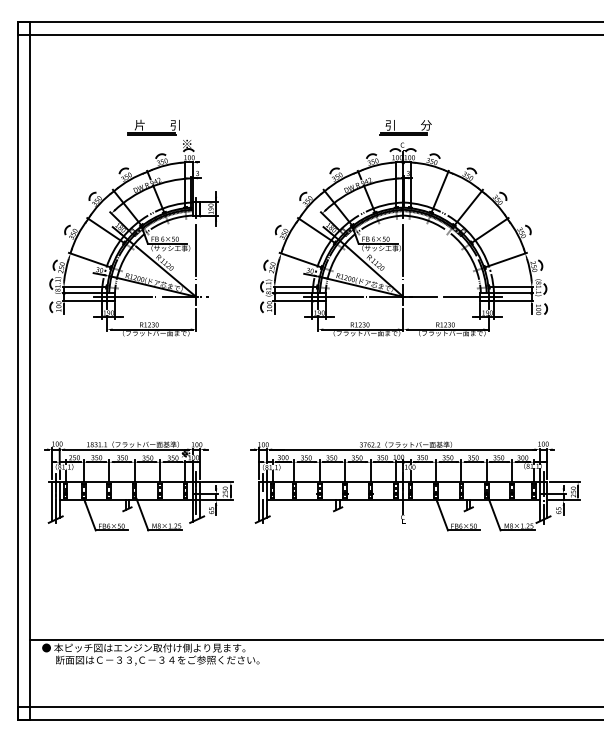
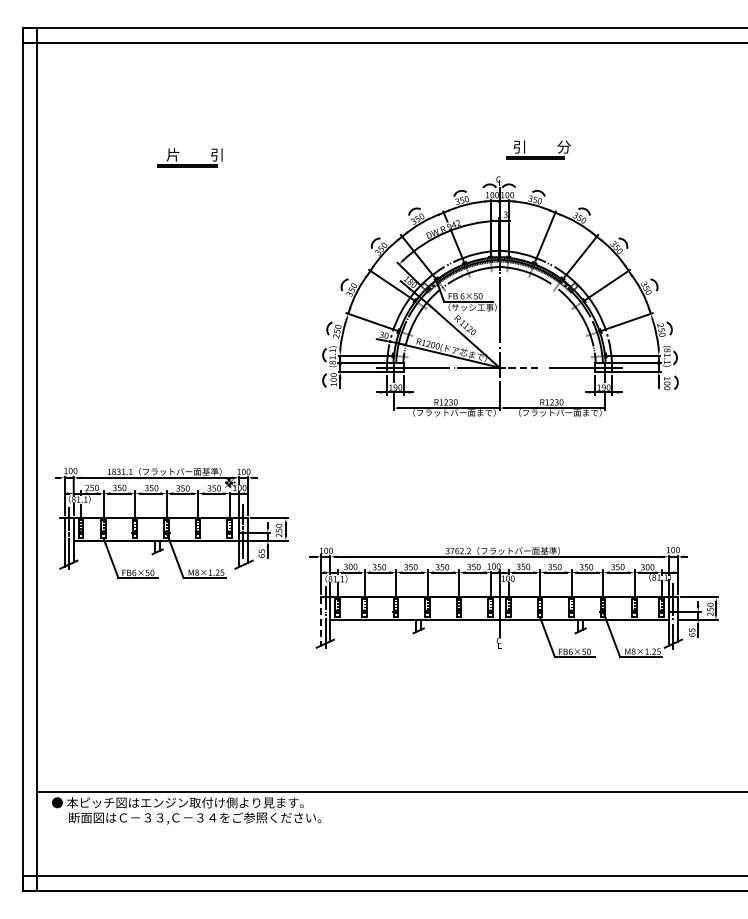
part: (405, 132) -> (538, 156), moved
part: (133, 237) -> (165, 294), removed
line: (419, 296) -> (519, 367), solid -> dashed
part: (138, 485) -> (171, 522), moved
line: (259, 502) -> (321, 622), solid -> dashed

